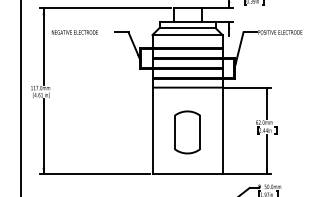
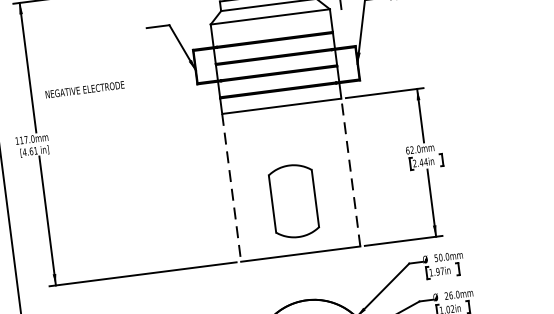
text: (74, 32) -> (84, 89), moved
line: (222, 130) -> (350, 171), solid -> dashed
line: (152, 131) -> (231, 188), solid -> dashed
part: (187, 132) -> (293, 201), moved

